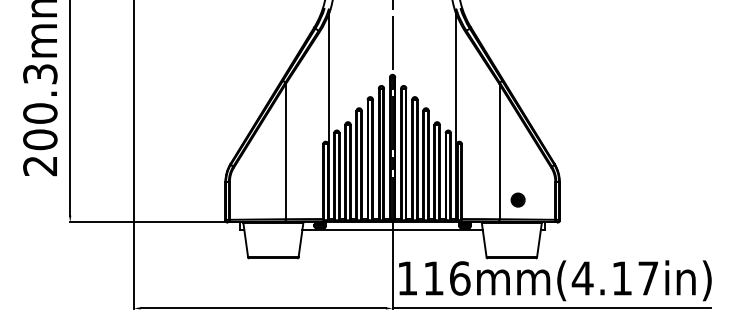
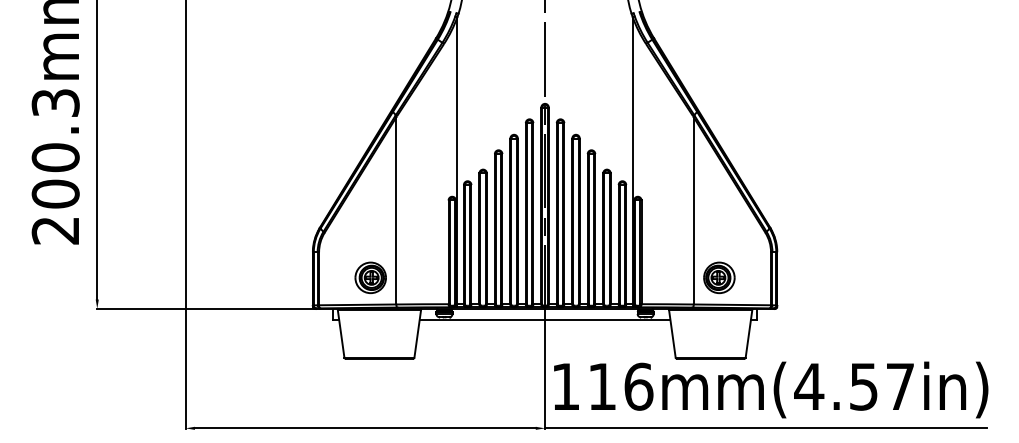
part: (266, 199) -> (370, 277), added
part: (518, 199) -> (719, 277), size x1.67
text: (621, 278) -> (863, 386), 116mm(4.17in) -> 116mm(4.57in)

